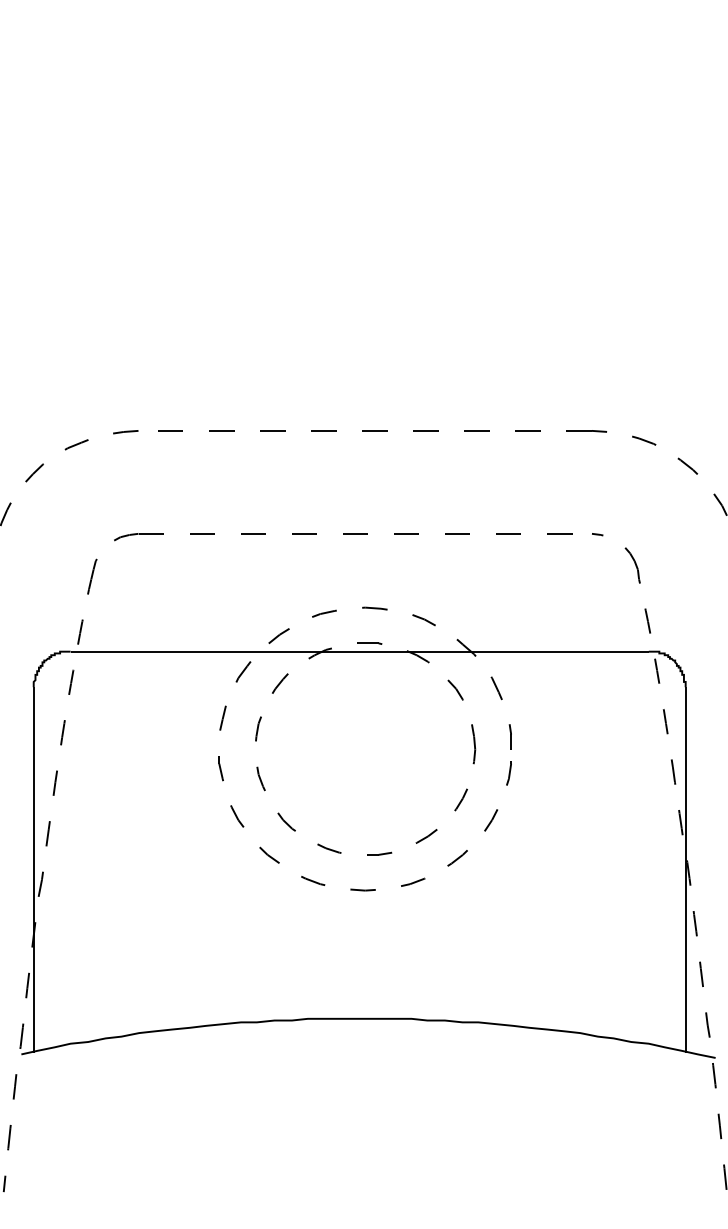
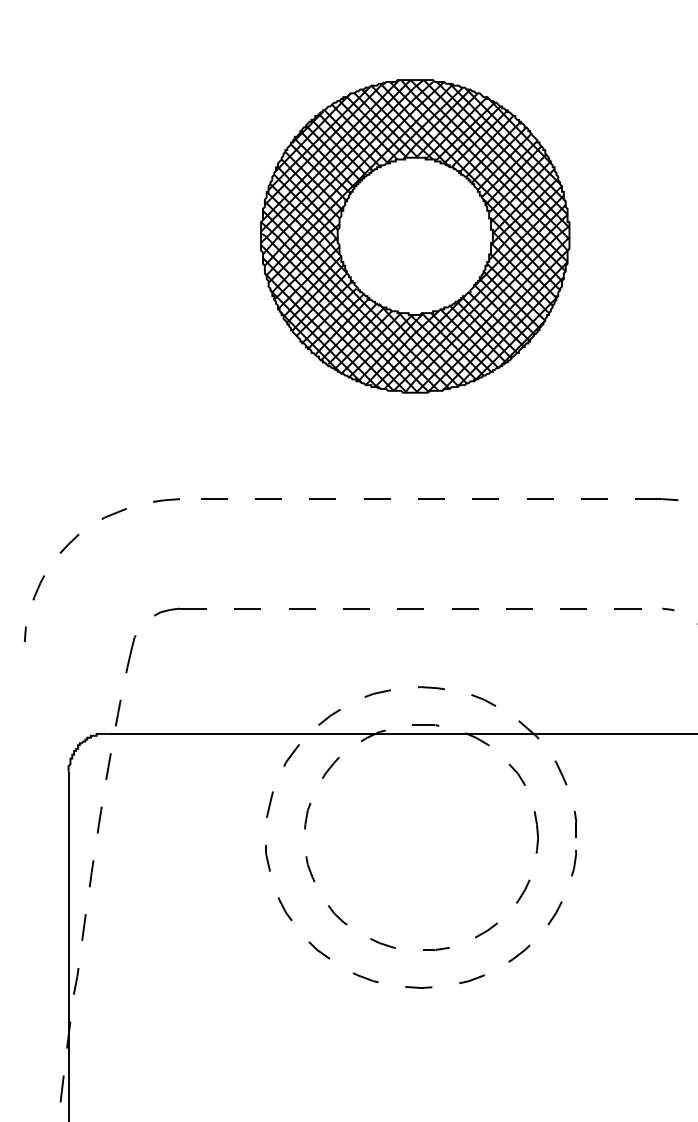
part: (359, 183) -> (415, 236), added

